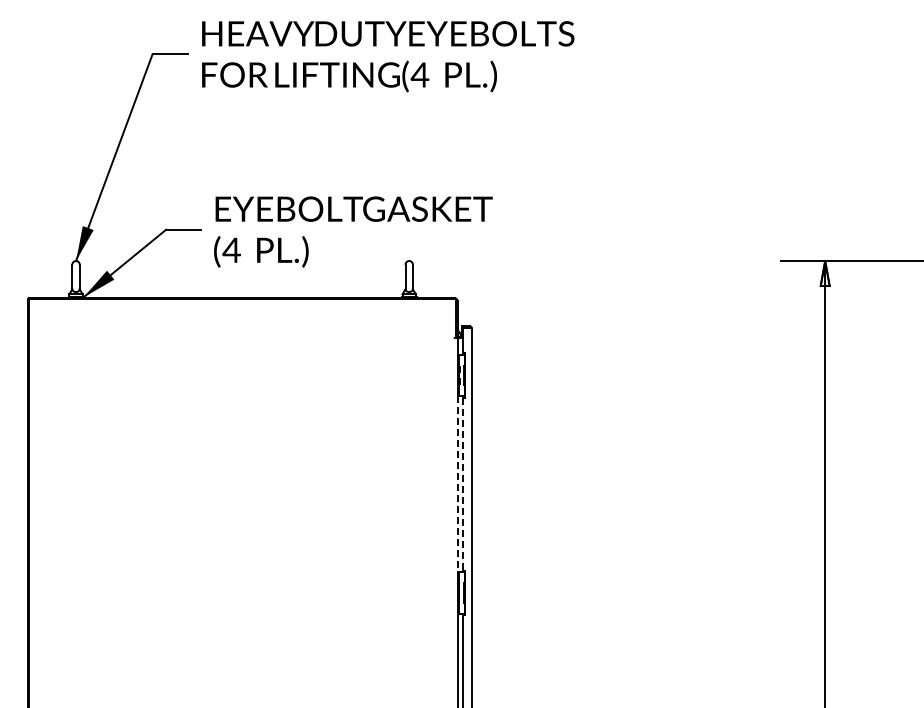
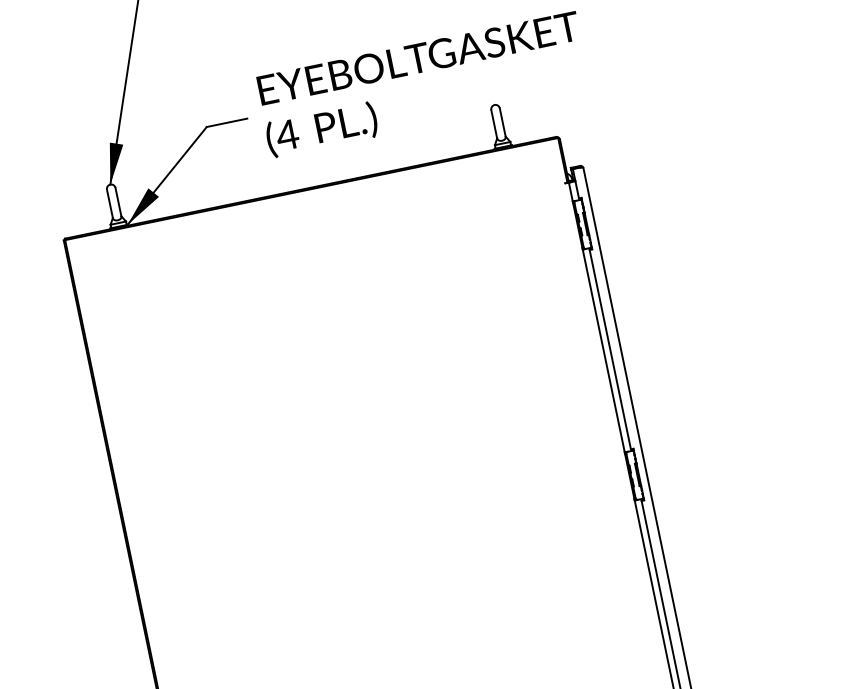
line: (457, 484) -> (603, 351), dashed -> solid
line: (463, 484) -> (610, 349), dashed -> solid

